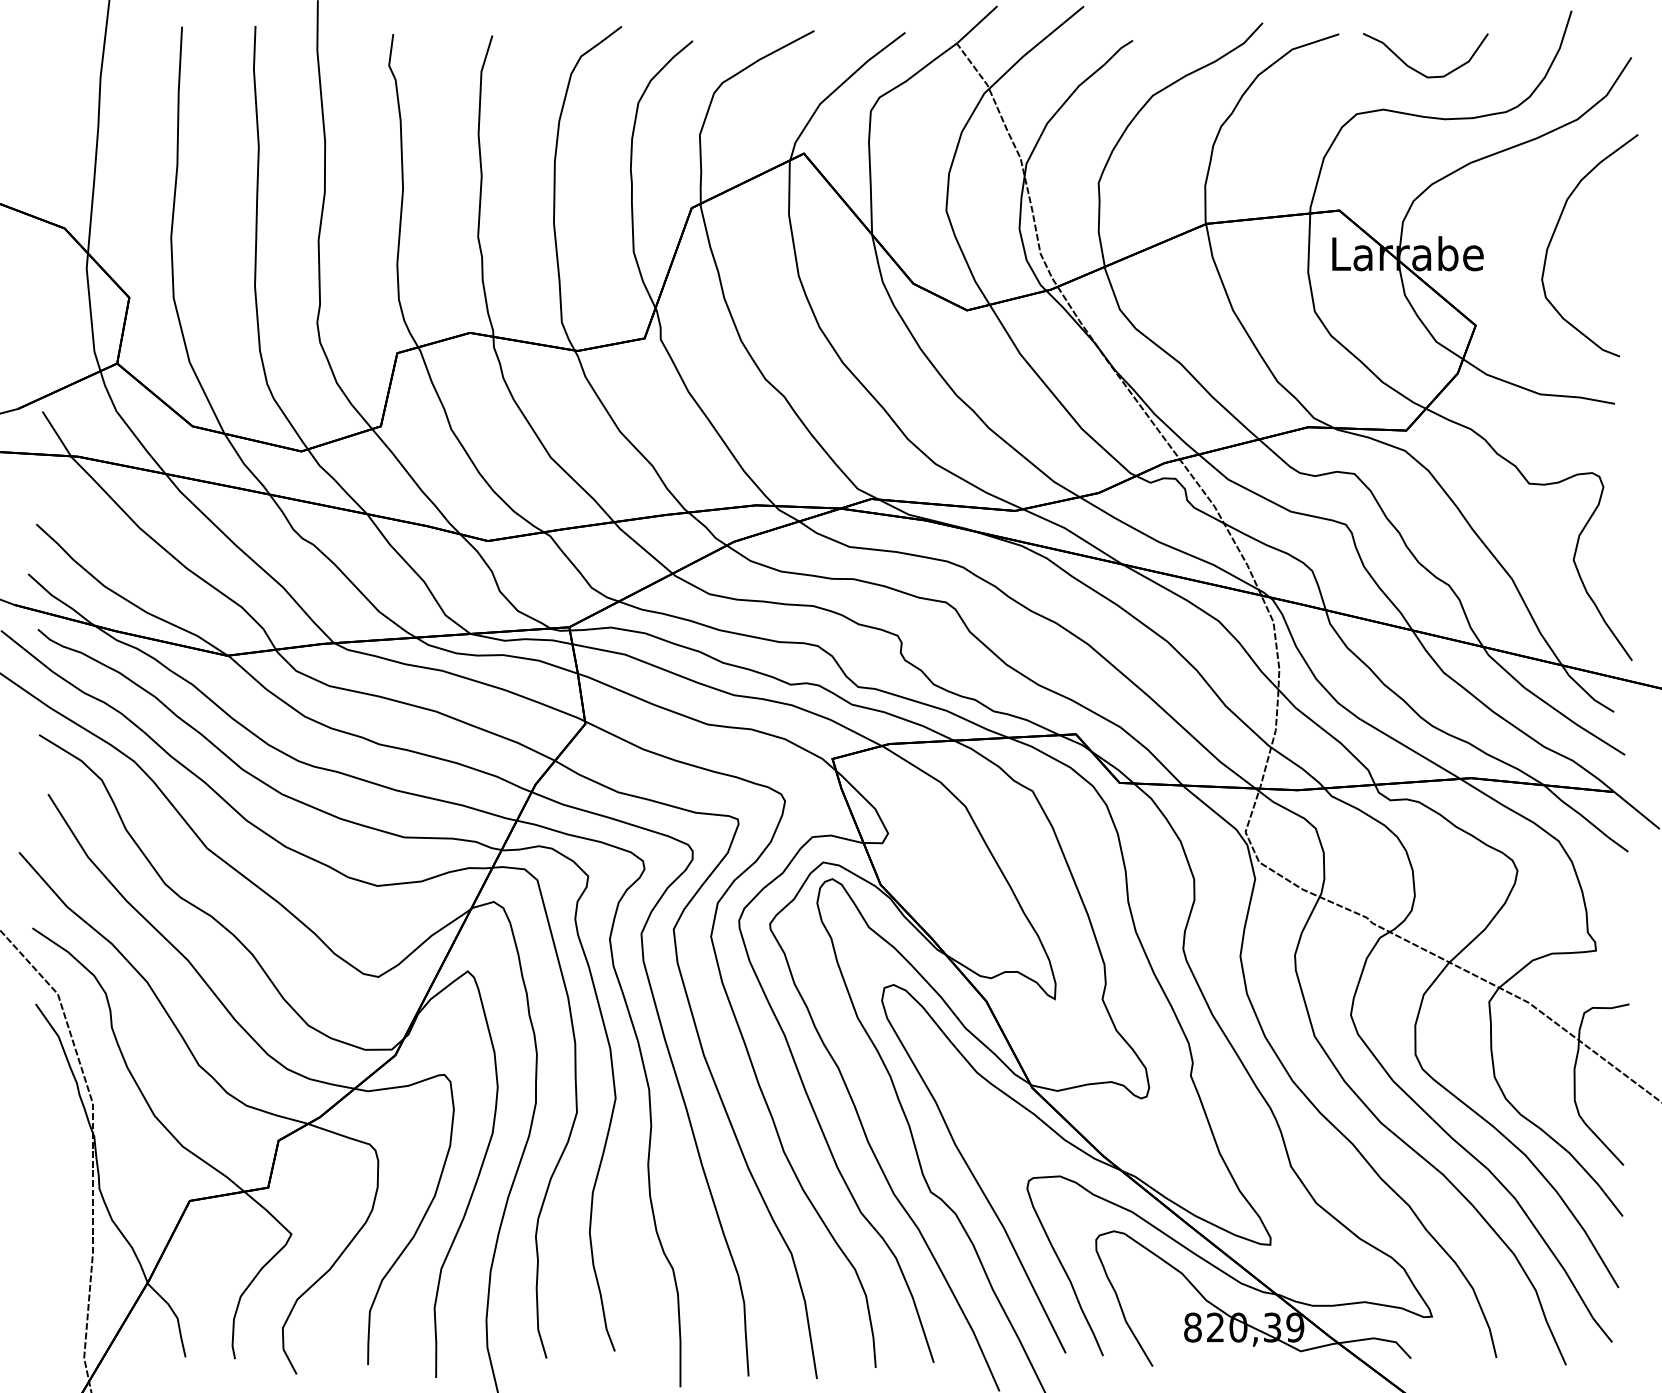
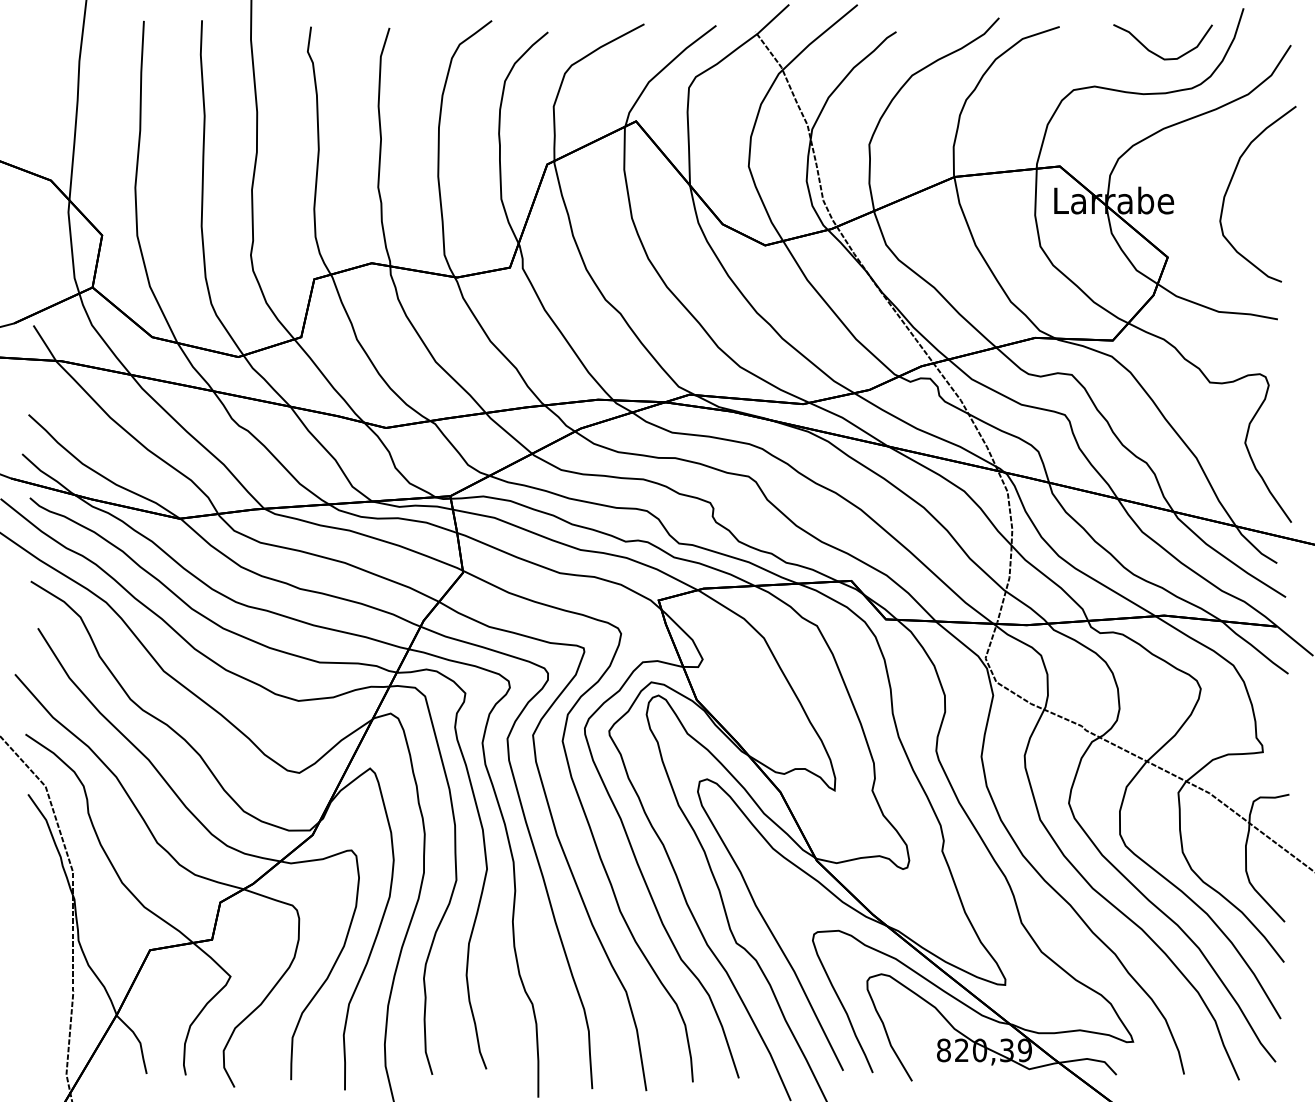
curve: (1417, 70) -> (1156, 54), moved

